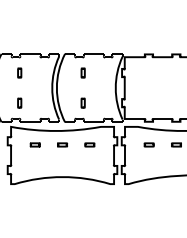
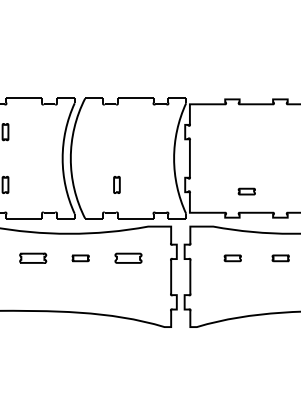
part: (82, 72) -> (115, 131), removed
part: (156, 106) -> (245, 190), added
part: (34, 144) -> (31, 257), size x1.6
part: (89, 144) -> (128, 257), size x1.6

